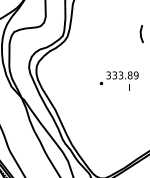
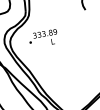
text: (118, 80) -> (42, 38), moved

